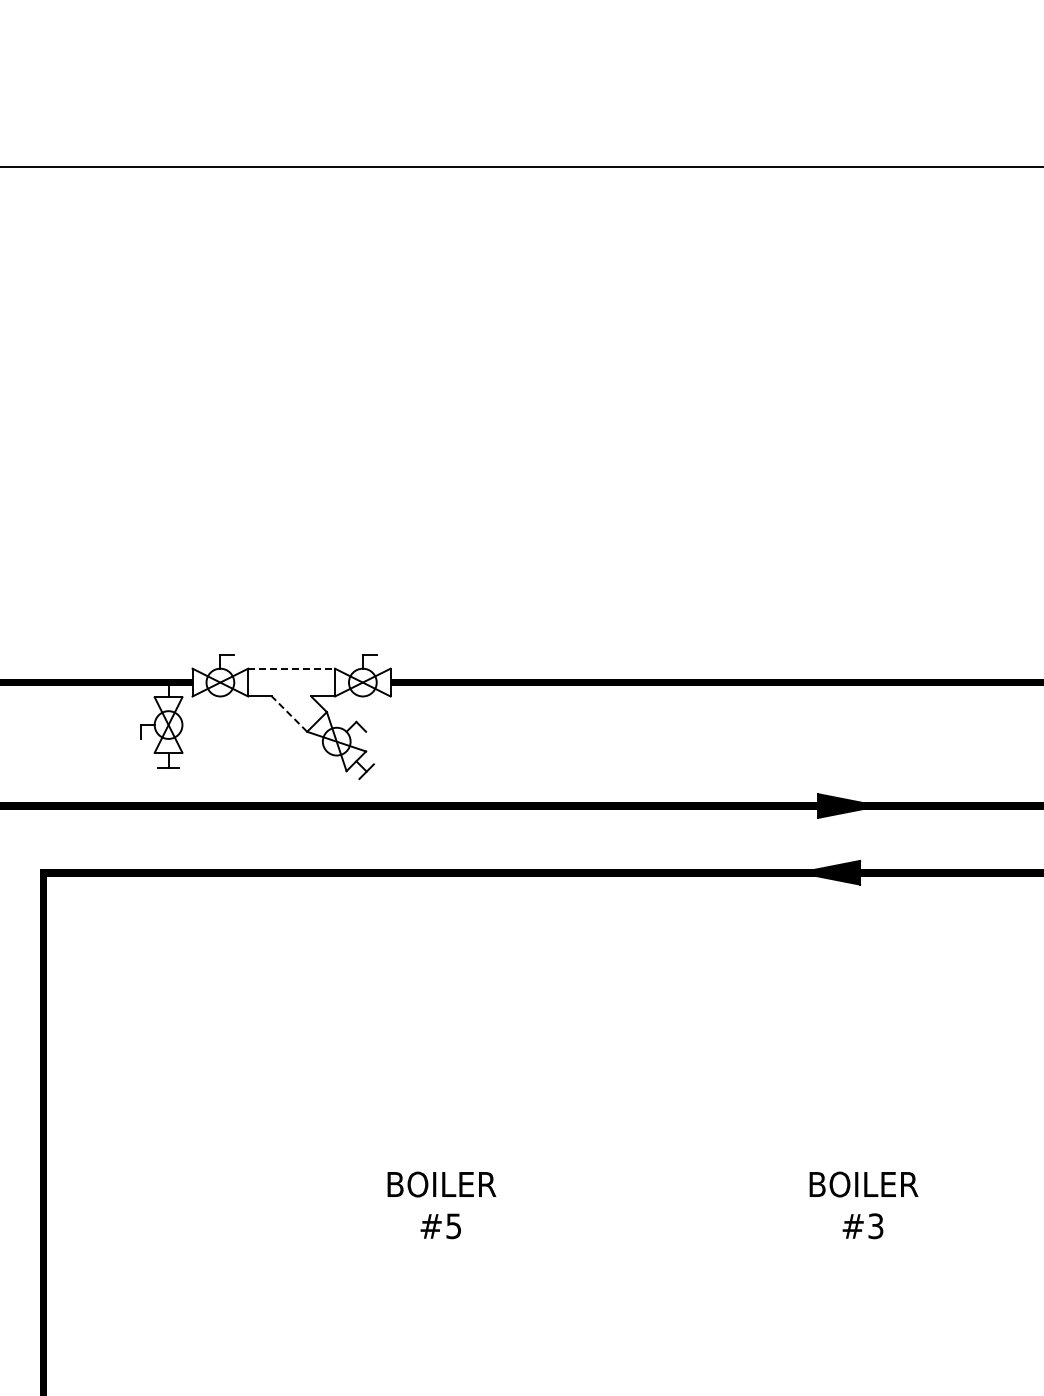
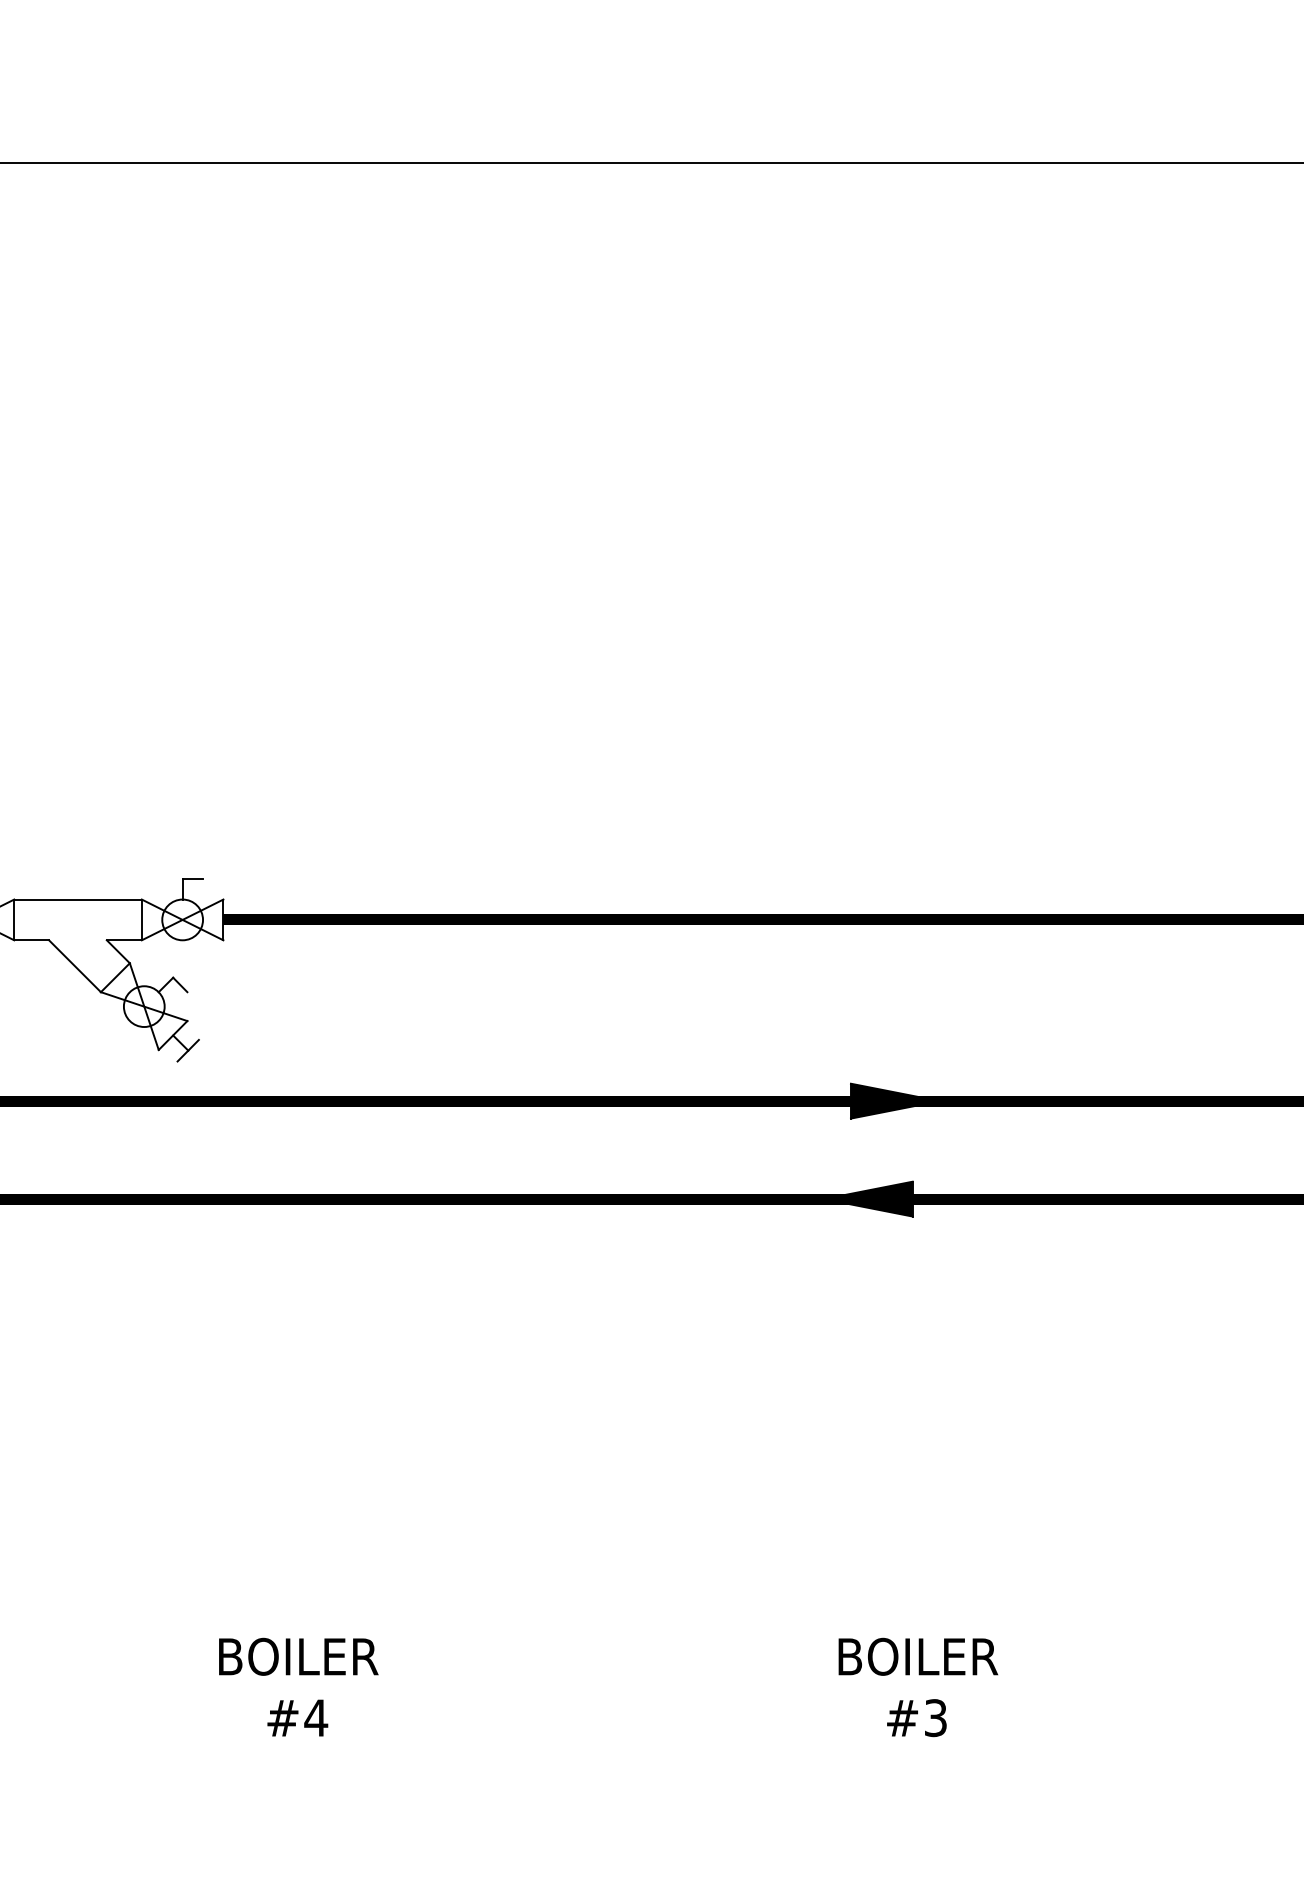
line: (292, 668) -> (79, 899), dashed -> solid
line: (289, 713) -> (74, 965), dashed -> solid
text: (453, 1226) -> (315, 1718), #5 -> #4

